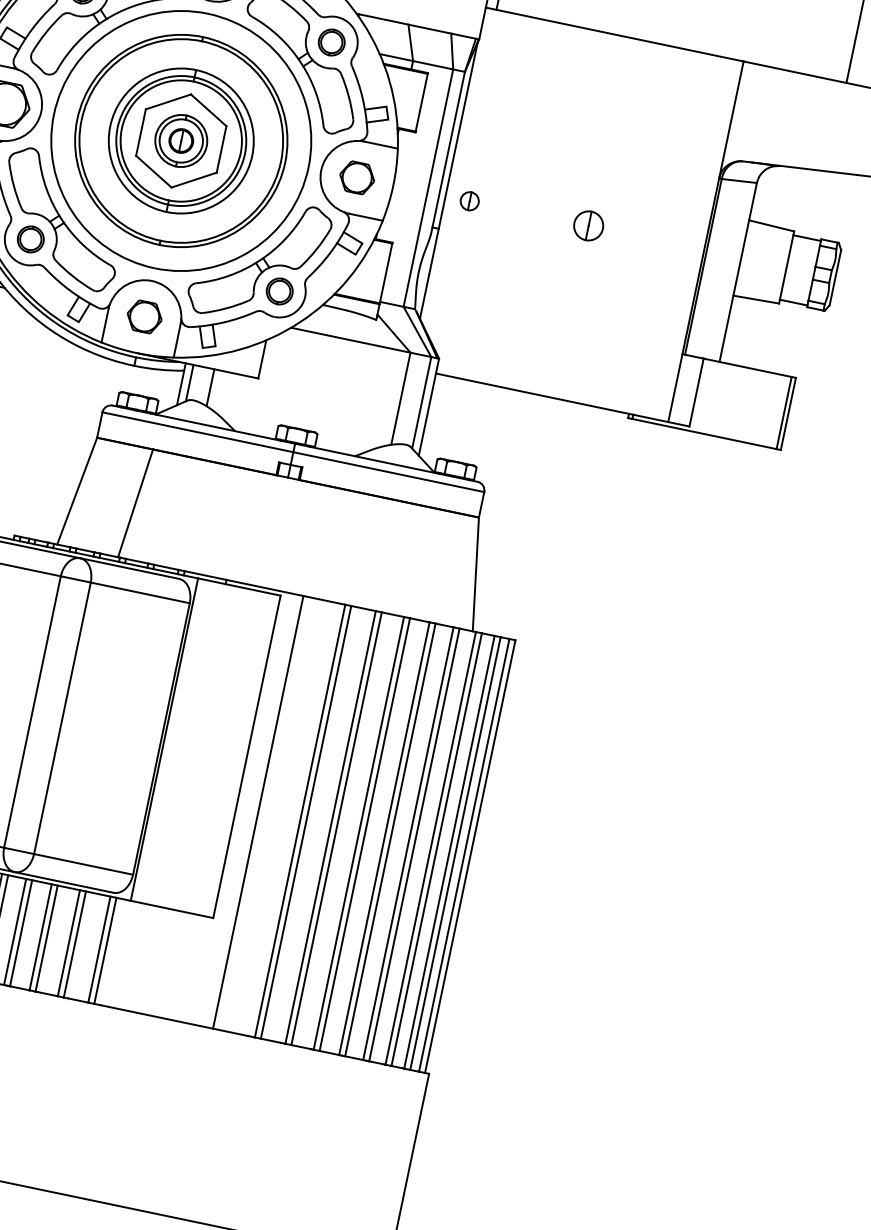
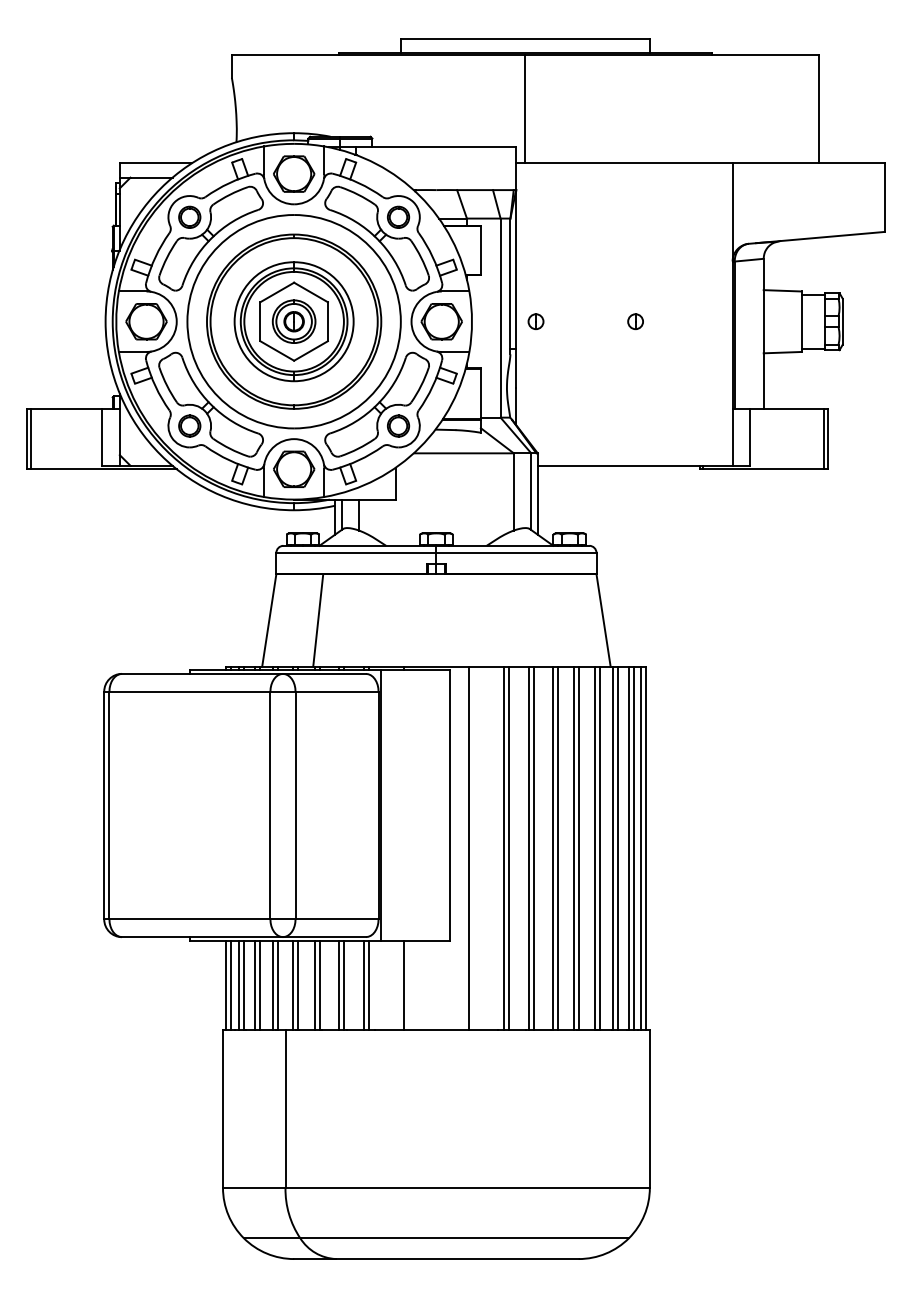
part: (357, 177) -> (441, 321), size x1.43
part: (588, 225) -> (635, 321), size x0.62
part: (145, 316) -> (294, 468), size x1.43
line: (147, 958) -> (404, 984), added

